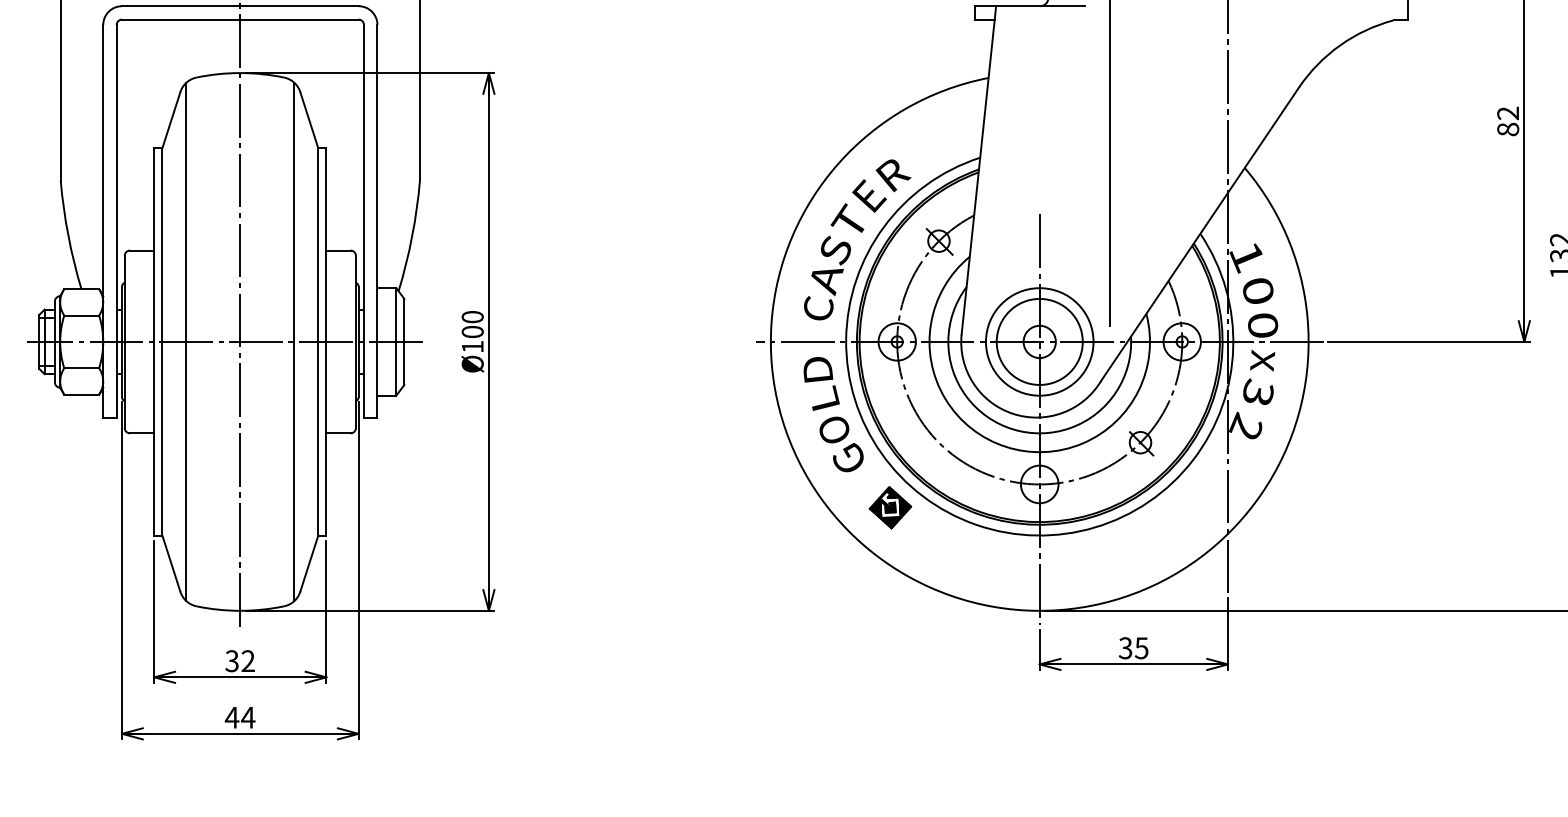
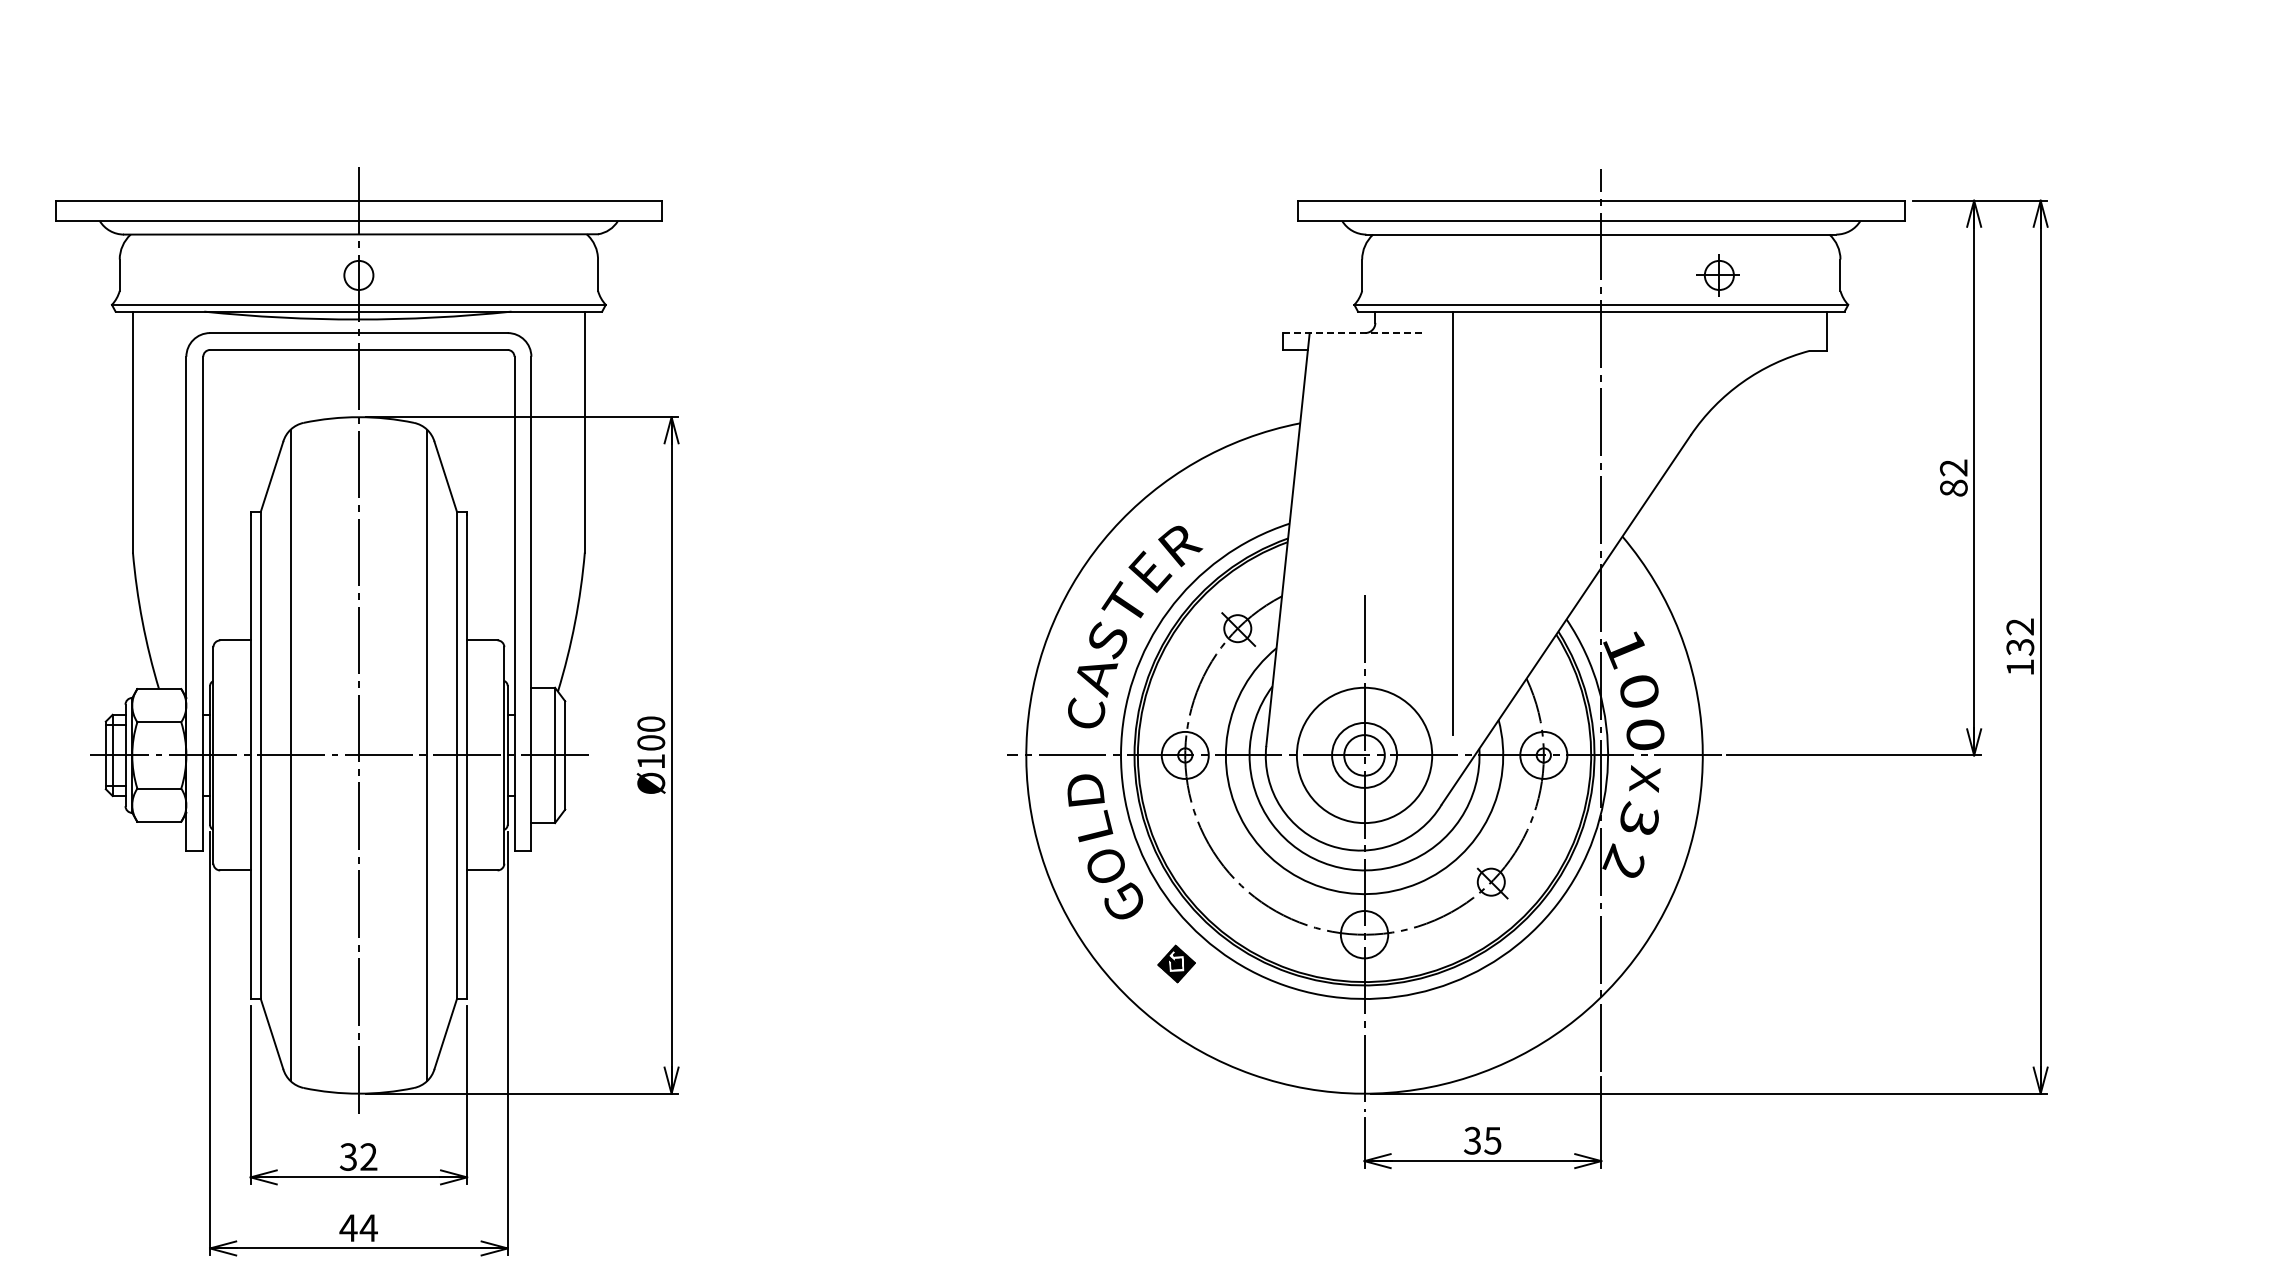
line: (1029, 6) -> (1351, 333), solid -> dashed
circle: (1039, 341) -> (1364, 755), size x0.6
part: (890, 507) -> (1176, 963), size x0.7

